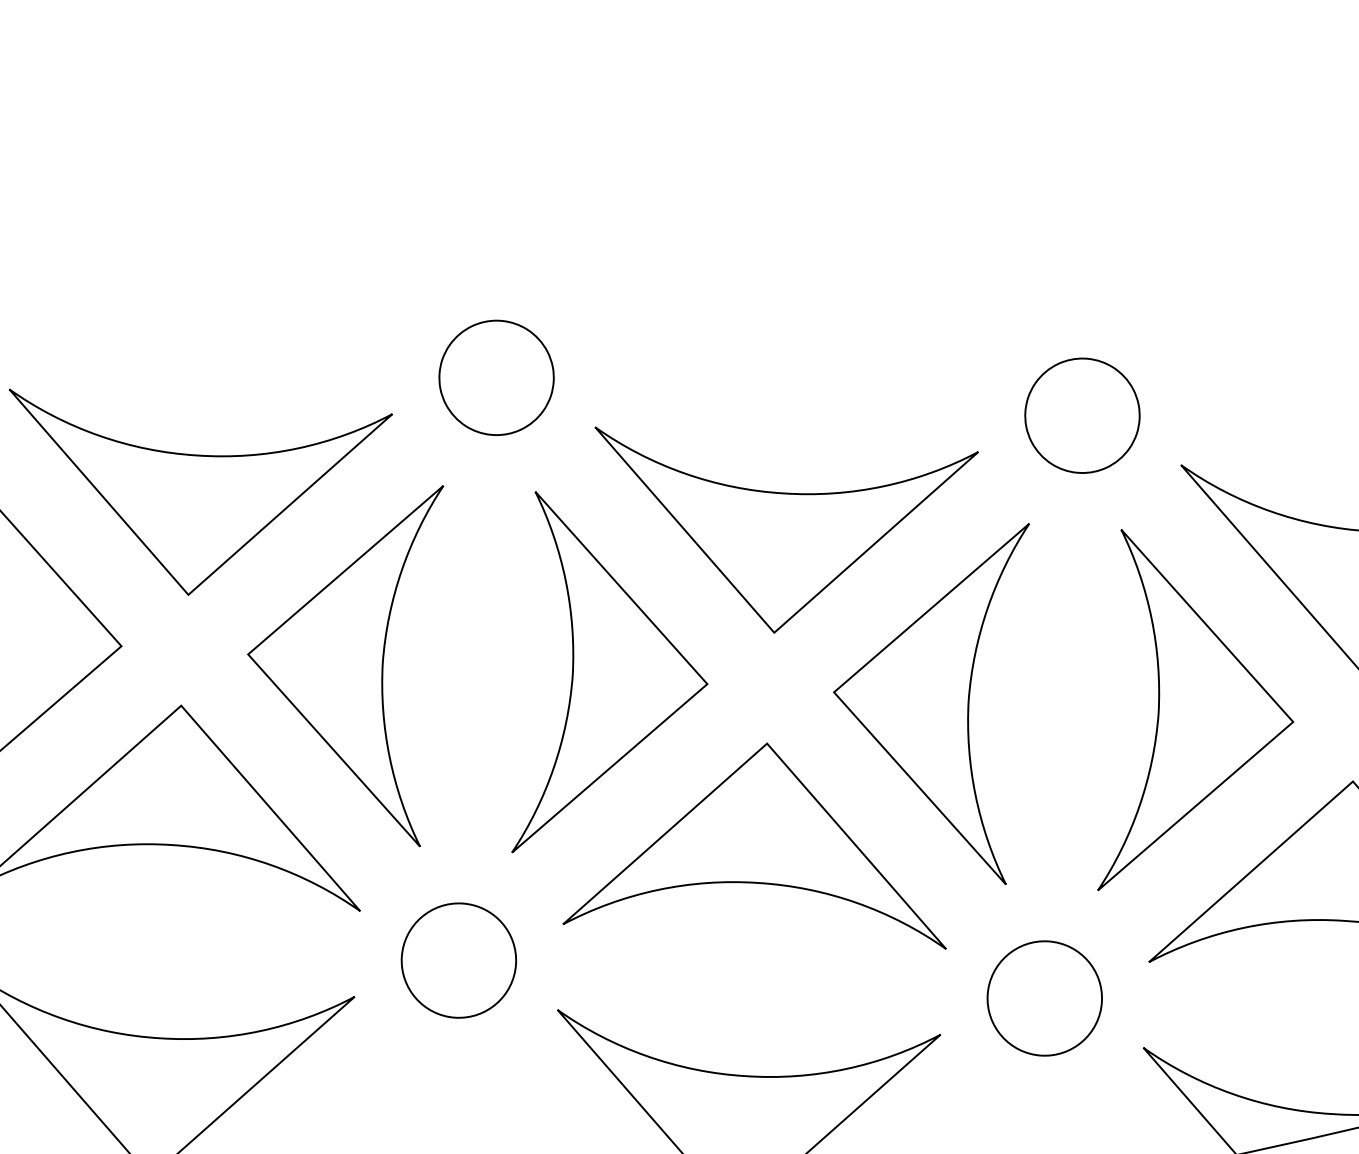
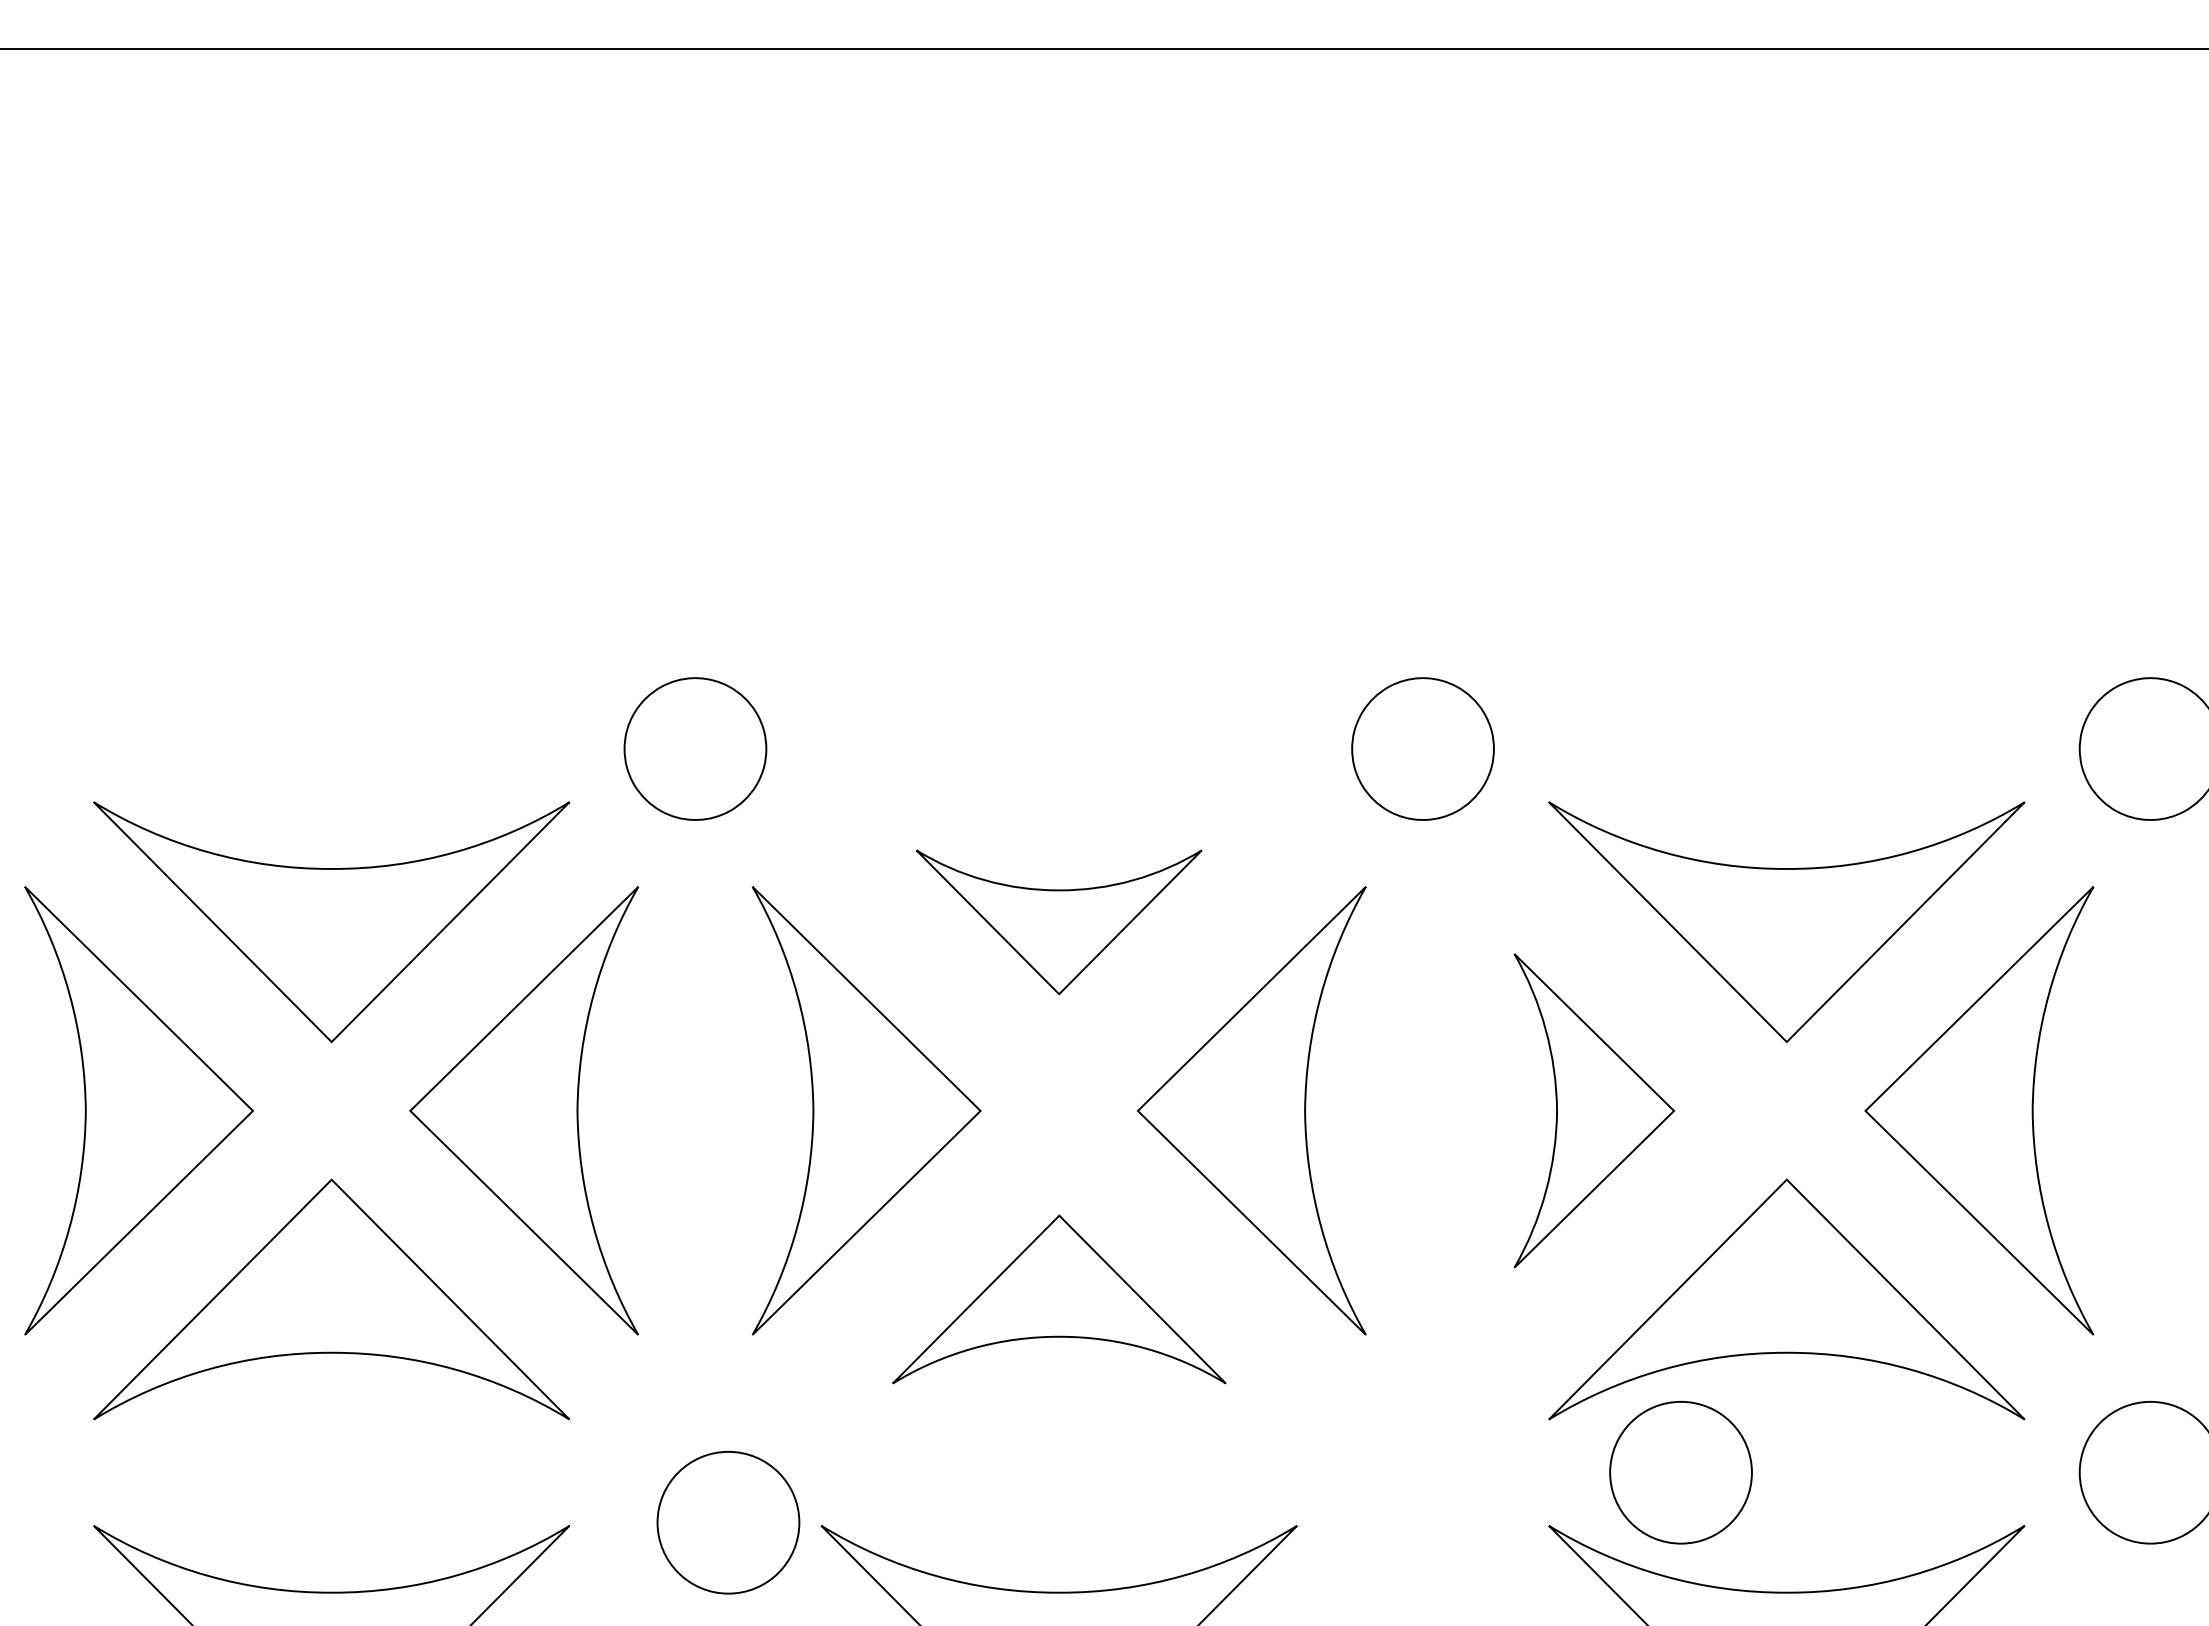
part: (779, 536) -> (1058, 922), size x0.6
part: (1201, 715) -> (1594, 1110), size x0.7
part: (761, 840) -> (1059, 1299), size x0.7
part: (458, 960) -> (728, 1522), moved
part: (1044, 998) -> (1680, 1472), moved

